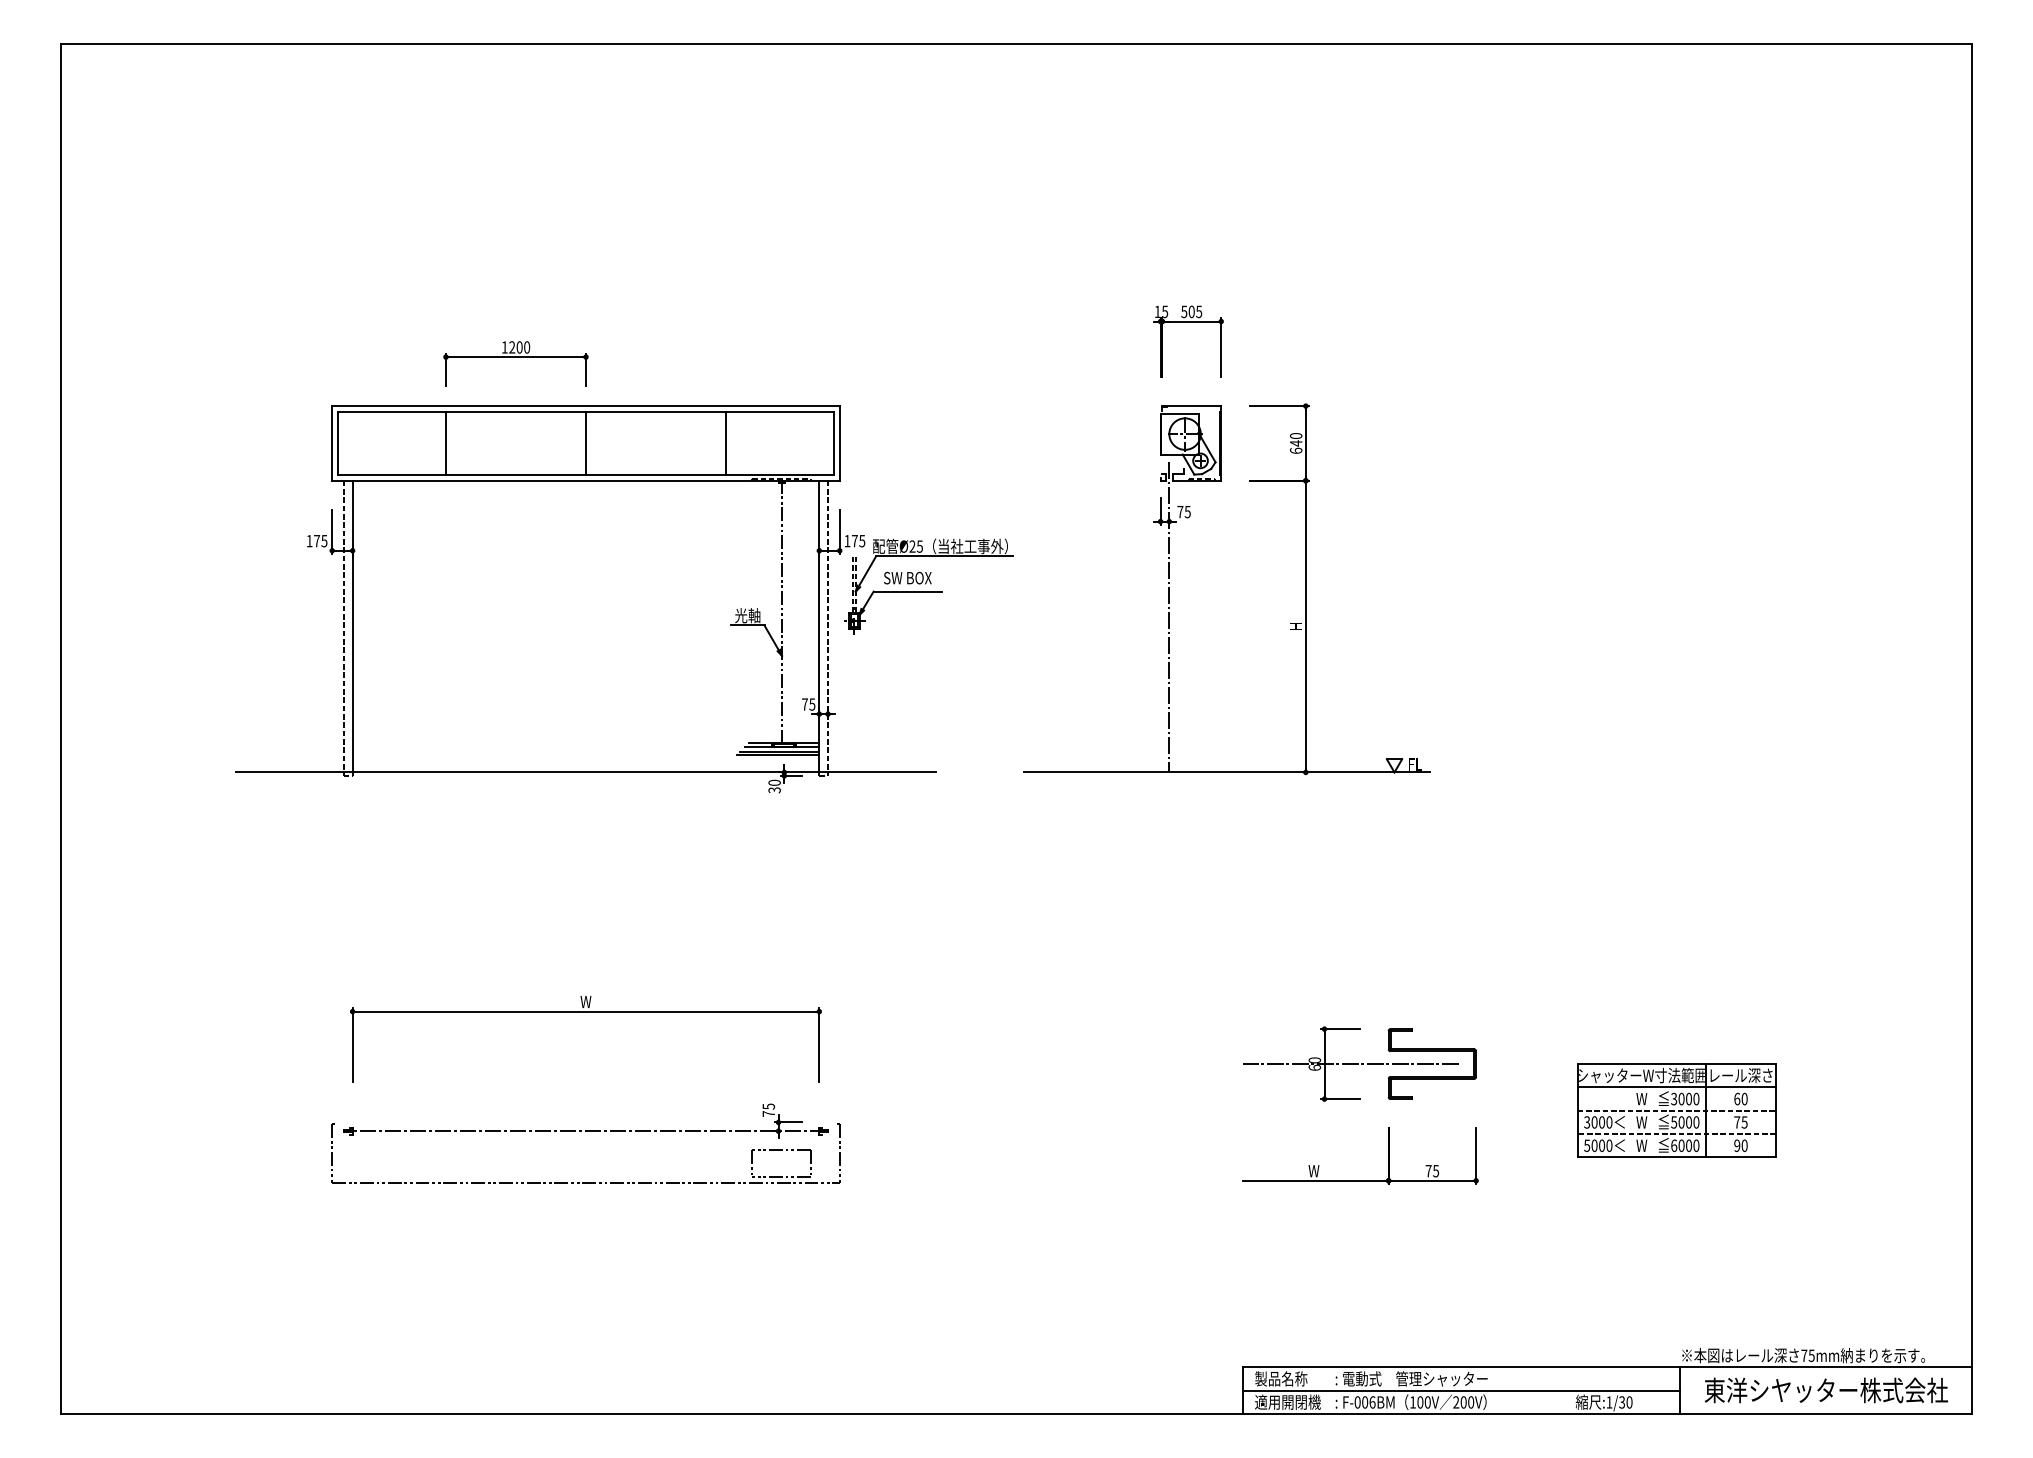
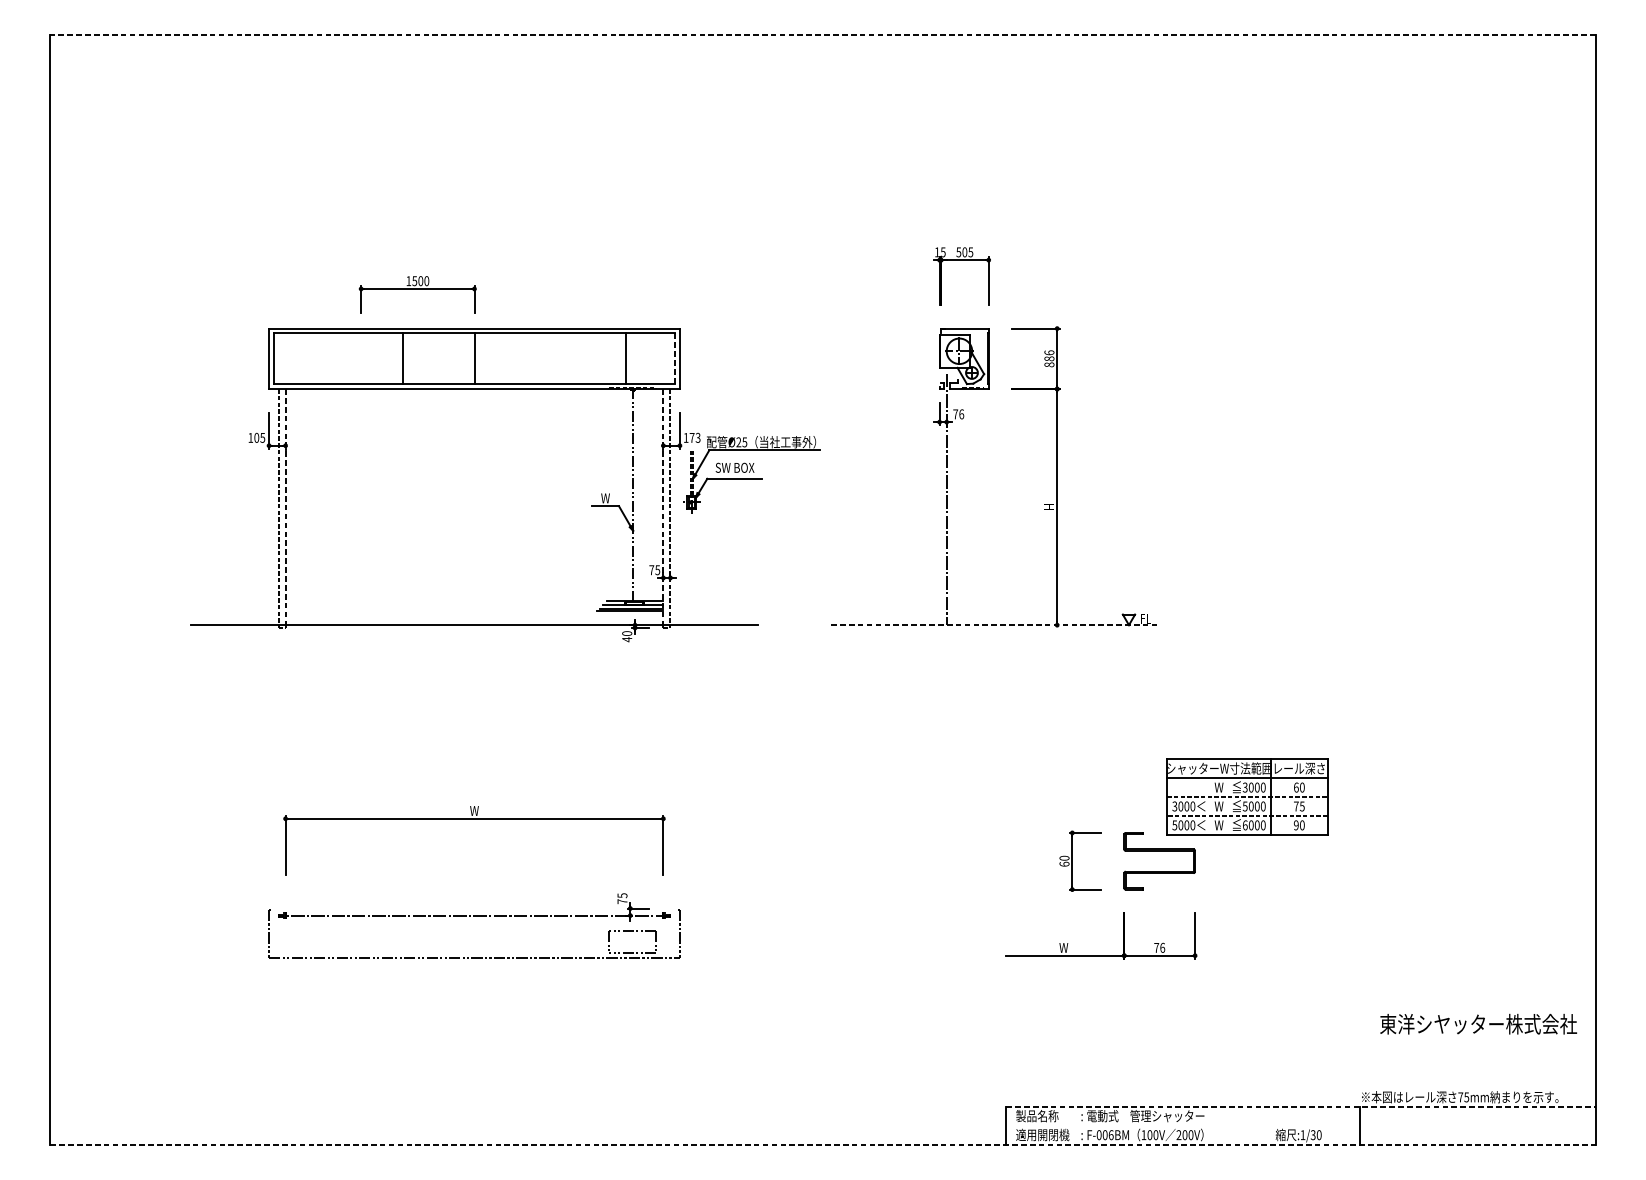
line: (1016, 43) -> (823, 35), solid -> dashed
text: (512, 347) -> (415, 281), 1200 -> 1500
line: (445, 442) -> (402, 358), moved
line: (725, 442) -> (625, 358), moved
line: (833, 443) -> (674, 358), solid -> dashed
text: (1296, 443) -> (1049, 358), 640 -> 886
text: (1187, 511) -> (961, 413), 75 -> 76
text: (317, 540) -> (257, 437), 175 -> 105
text: (862, 540) -> (698, 437), 175 -> 173
text: (747, 615) -> (605, 498), 光軸 -> W
line: (352, 626) -> (285, 507), solid -> dashed
line: (819, 626) -> (663, 507), solid -> dashed
line: (1226, 772) -> (992, 625), solid -> dashed
text: (774, 790) -> (627, 639), 30 -> 40
line: (1350, 1064) -> (1093, 861), removed
part: (1676, 1110) -> (1247, 796), moved
text: (1436, 1170) -> (1162, 947), 75 -> 76
line: (1607, 1367) -> (1301, 1106), solid -> dashed
line: (1461, 1390) -> (1183, 1125), removed
text: (1825, 1390) -> (1477, 1024), moved
line: (1016, 1414) -> (823, 1144), solid -> dashed

